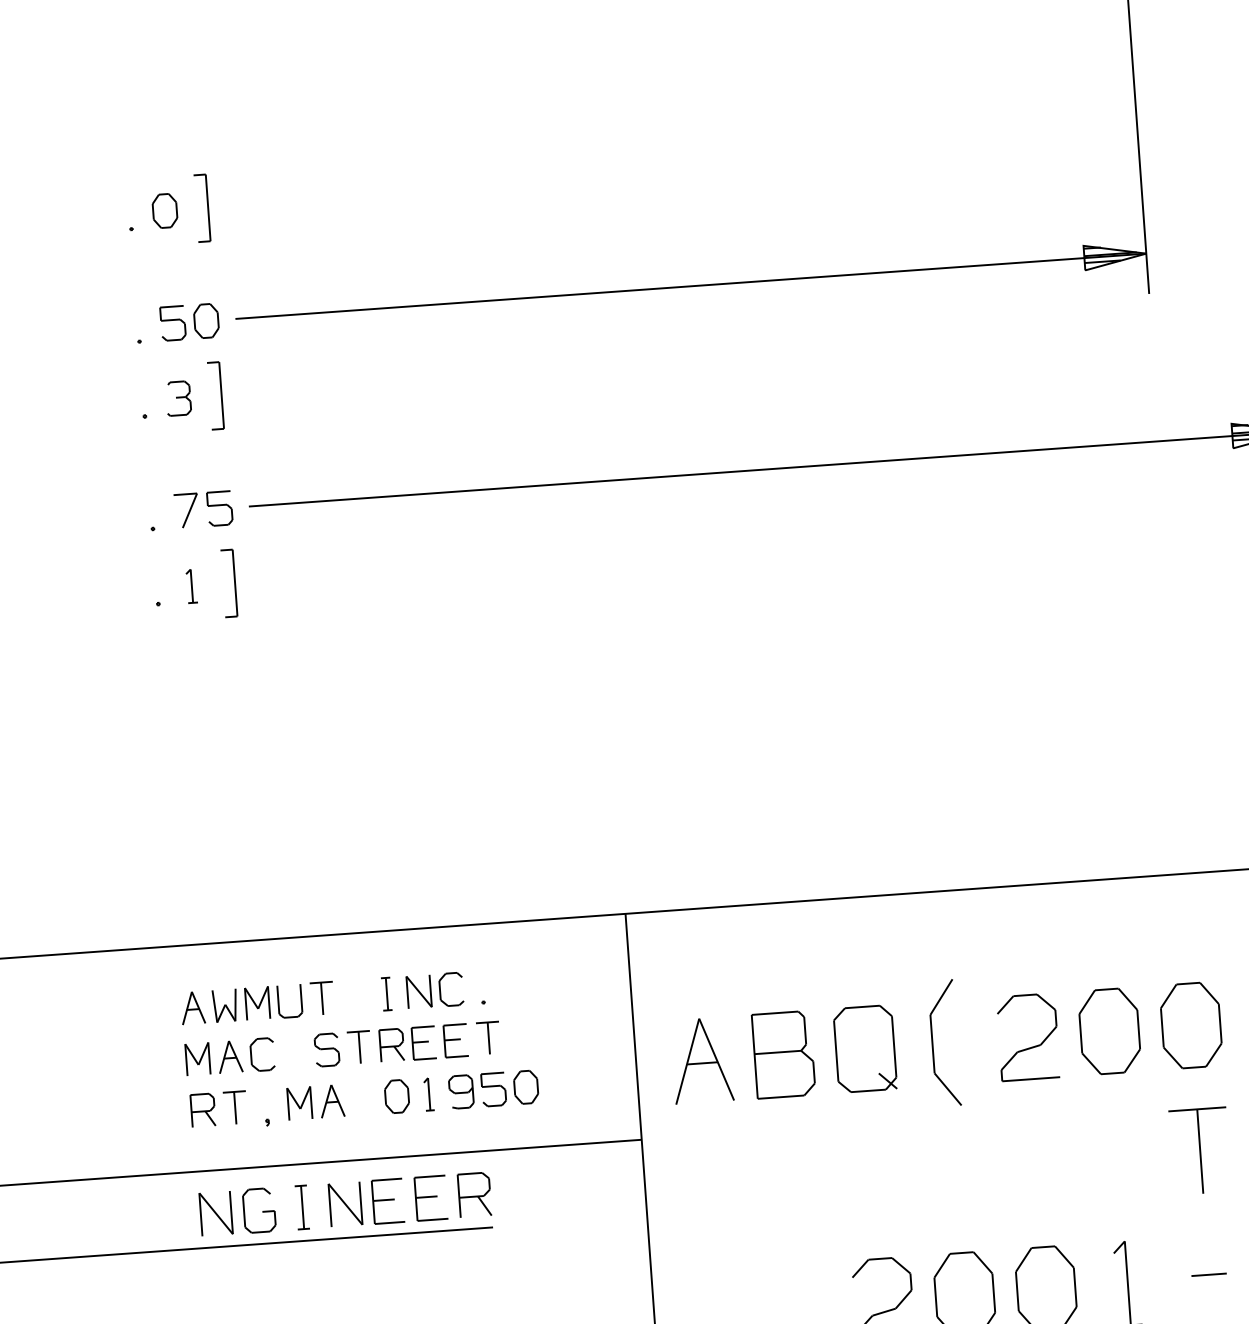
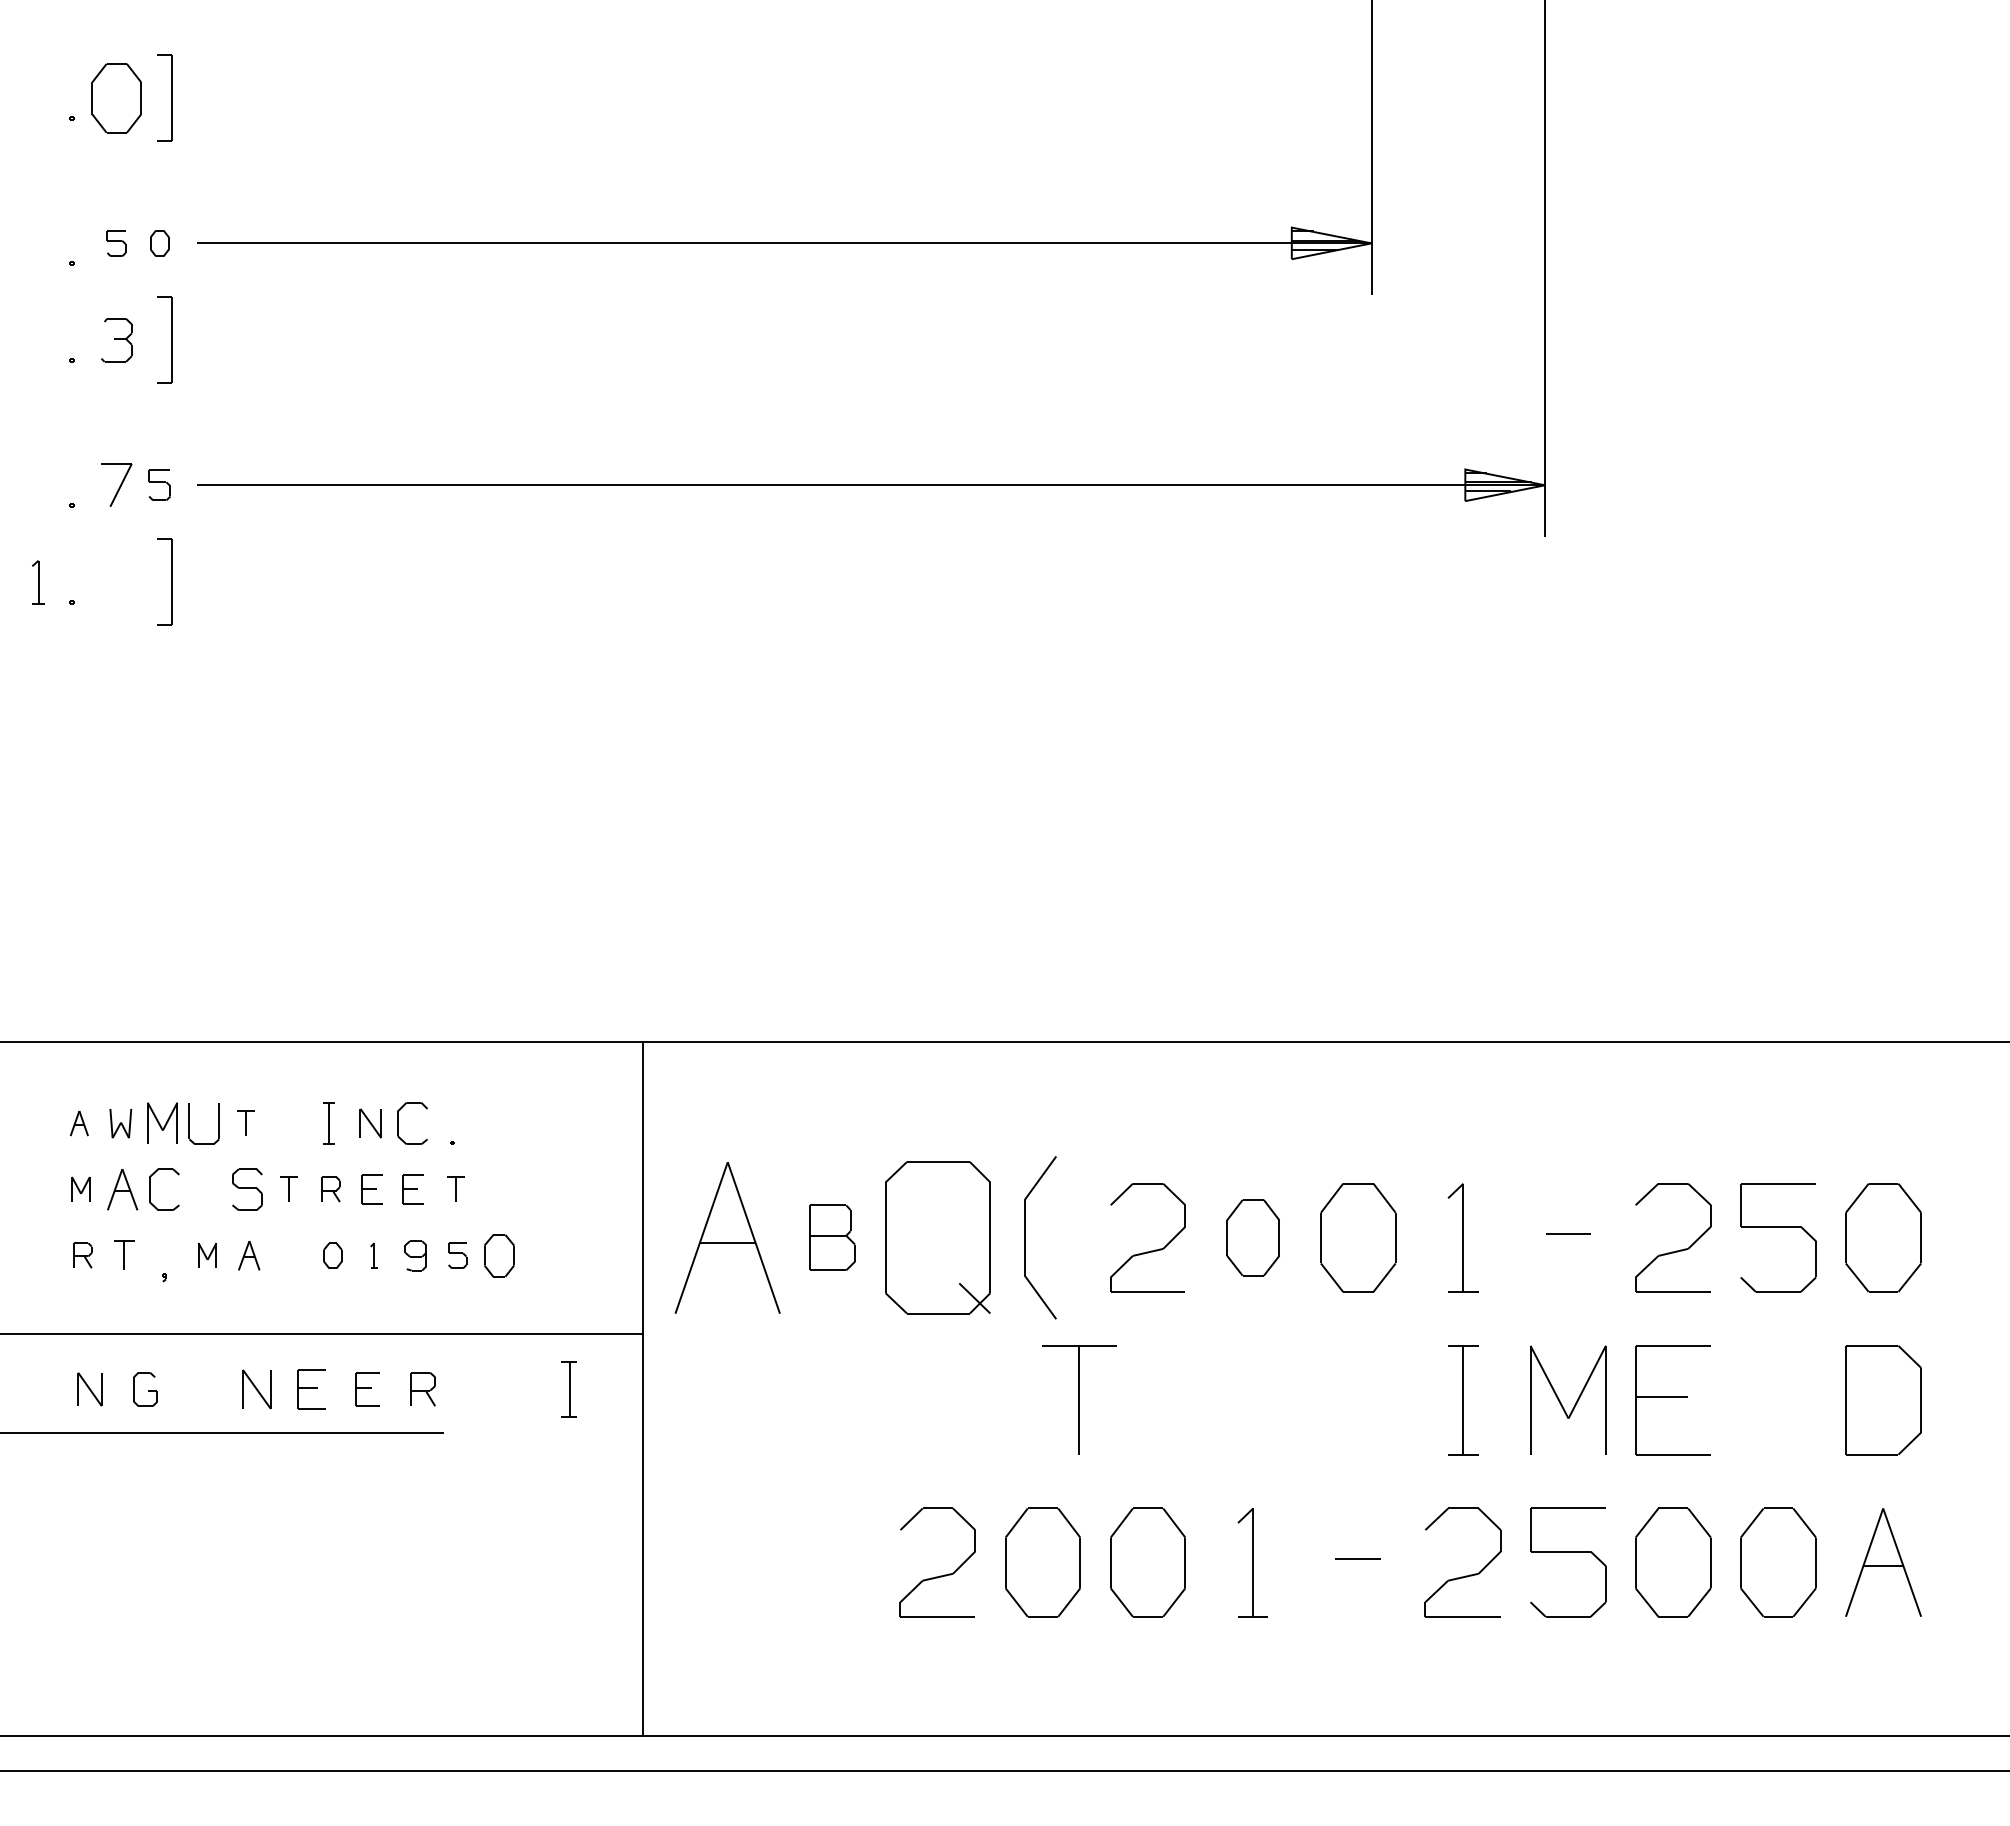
part: (164, 211) -> (116, 98), size x1.6
part: (206, 321) -> (159, 243), size x0.6
part: (172, 323) -> (116, 243), size x0.6
part: (219, 508) -> (159, 485), size x0.7
part: (191, 586) -> (38, 582), moved
part: (418, 991) -> (370, 1123), size x0.7
part: (321, 998) -> (245, 1122), size x0.6
part: (224, 1005) -> (120, 1123), size x0.7
part: (193, 1008) -> (79, 1123), size x0.6
part: (1109, 1031) -> (1253, 1237), size x0.7
part: (488, 1037) -> (455, 1188), size x0.6
part: (455, 1040) -> (413, 1189), size x0.7
part: (424, 1042) -> (372, 1189), size x0.7
part: (391, 1045) -> (330, 1189), size x0.6
part: (358, 1046) -> (288, 1188), size x0.6
part: (864, 1048) -> (937, 1237), size x1.4
part: (783, 1054) -> (832, 1237), size x0.6
part: (197, 1058) -> (80, 1188), size x0.6
part: (702, 1060) -> (727, 1237), size x1.4
part: (493, 1089) -> (457, 1255), size x0.6
part: (461, 1091) -> (415, 1255), size x0.7
part: (428, 1094) -> (373, 1255), size x0.6
part: (396, 1096) -> (332, 1255), size x0.6
part: (331, 1100) -> (248, 1255), size x0.7
part: (299, 1103) -> (207, 1255), size x0.6
part: (235, 1107) -> (124, 1255), size x0.7
part: (202, 1110) -> (82, 1255), size x0.6
part: (1200, 1150) -> (1079, 1399), moved
part: (473, 1195) -> (422, 1389), size x0.6
part: (431, 1198) -> (367, 1389), size x0.6
part: (387, 1201) -> (311, 1389), size x0.7
part: (345, 1204) -> (256, 1389), size x0.7
part: (301, 1207) -> (568, 1389), moved
part: (259, 1210) -> (145, 1389), size x0.6
part: (215, 1213) -> (89, 1389), size x0.6

